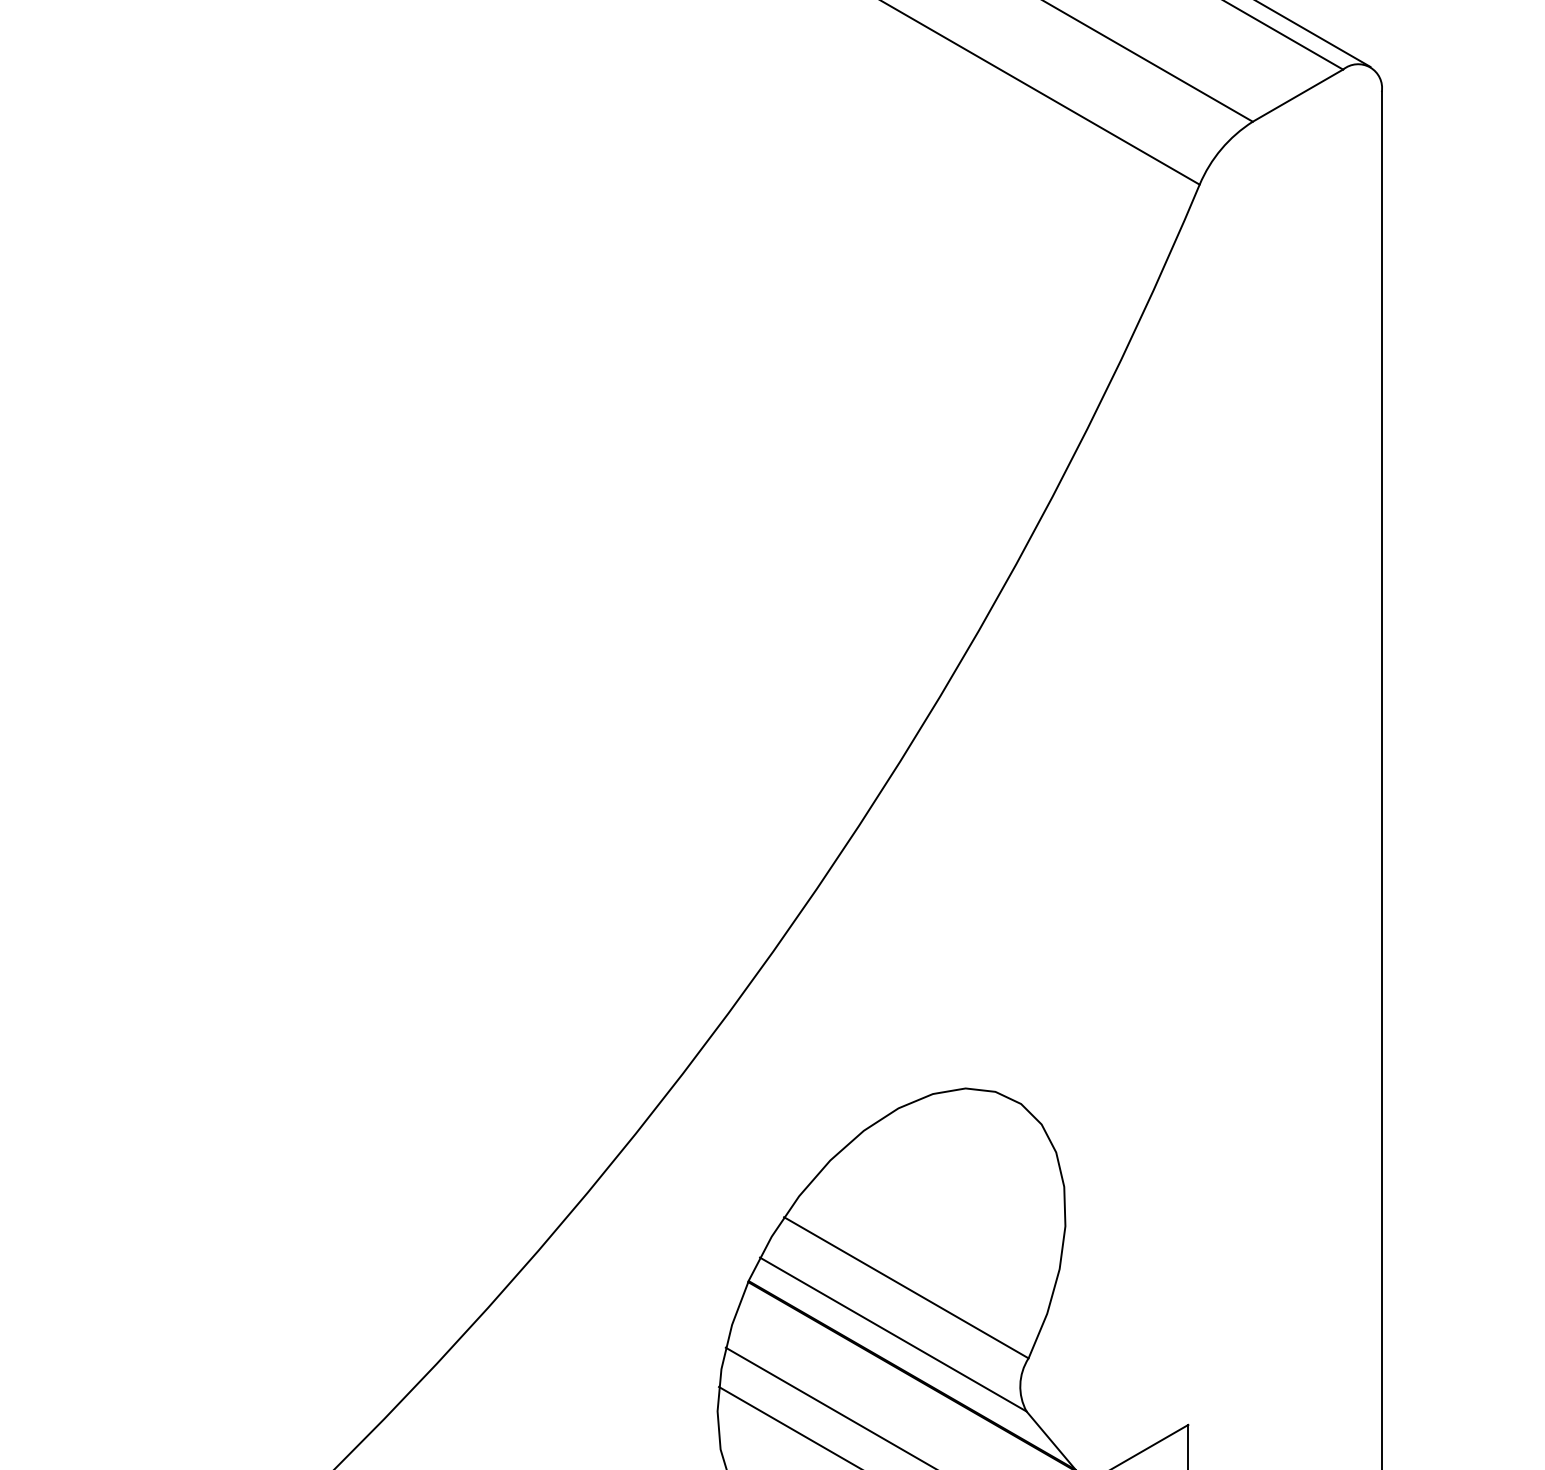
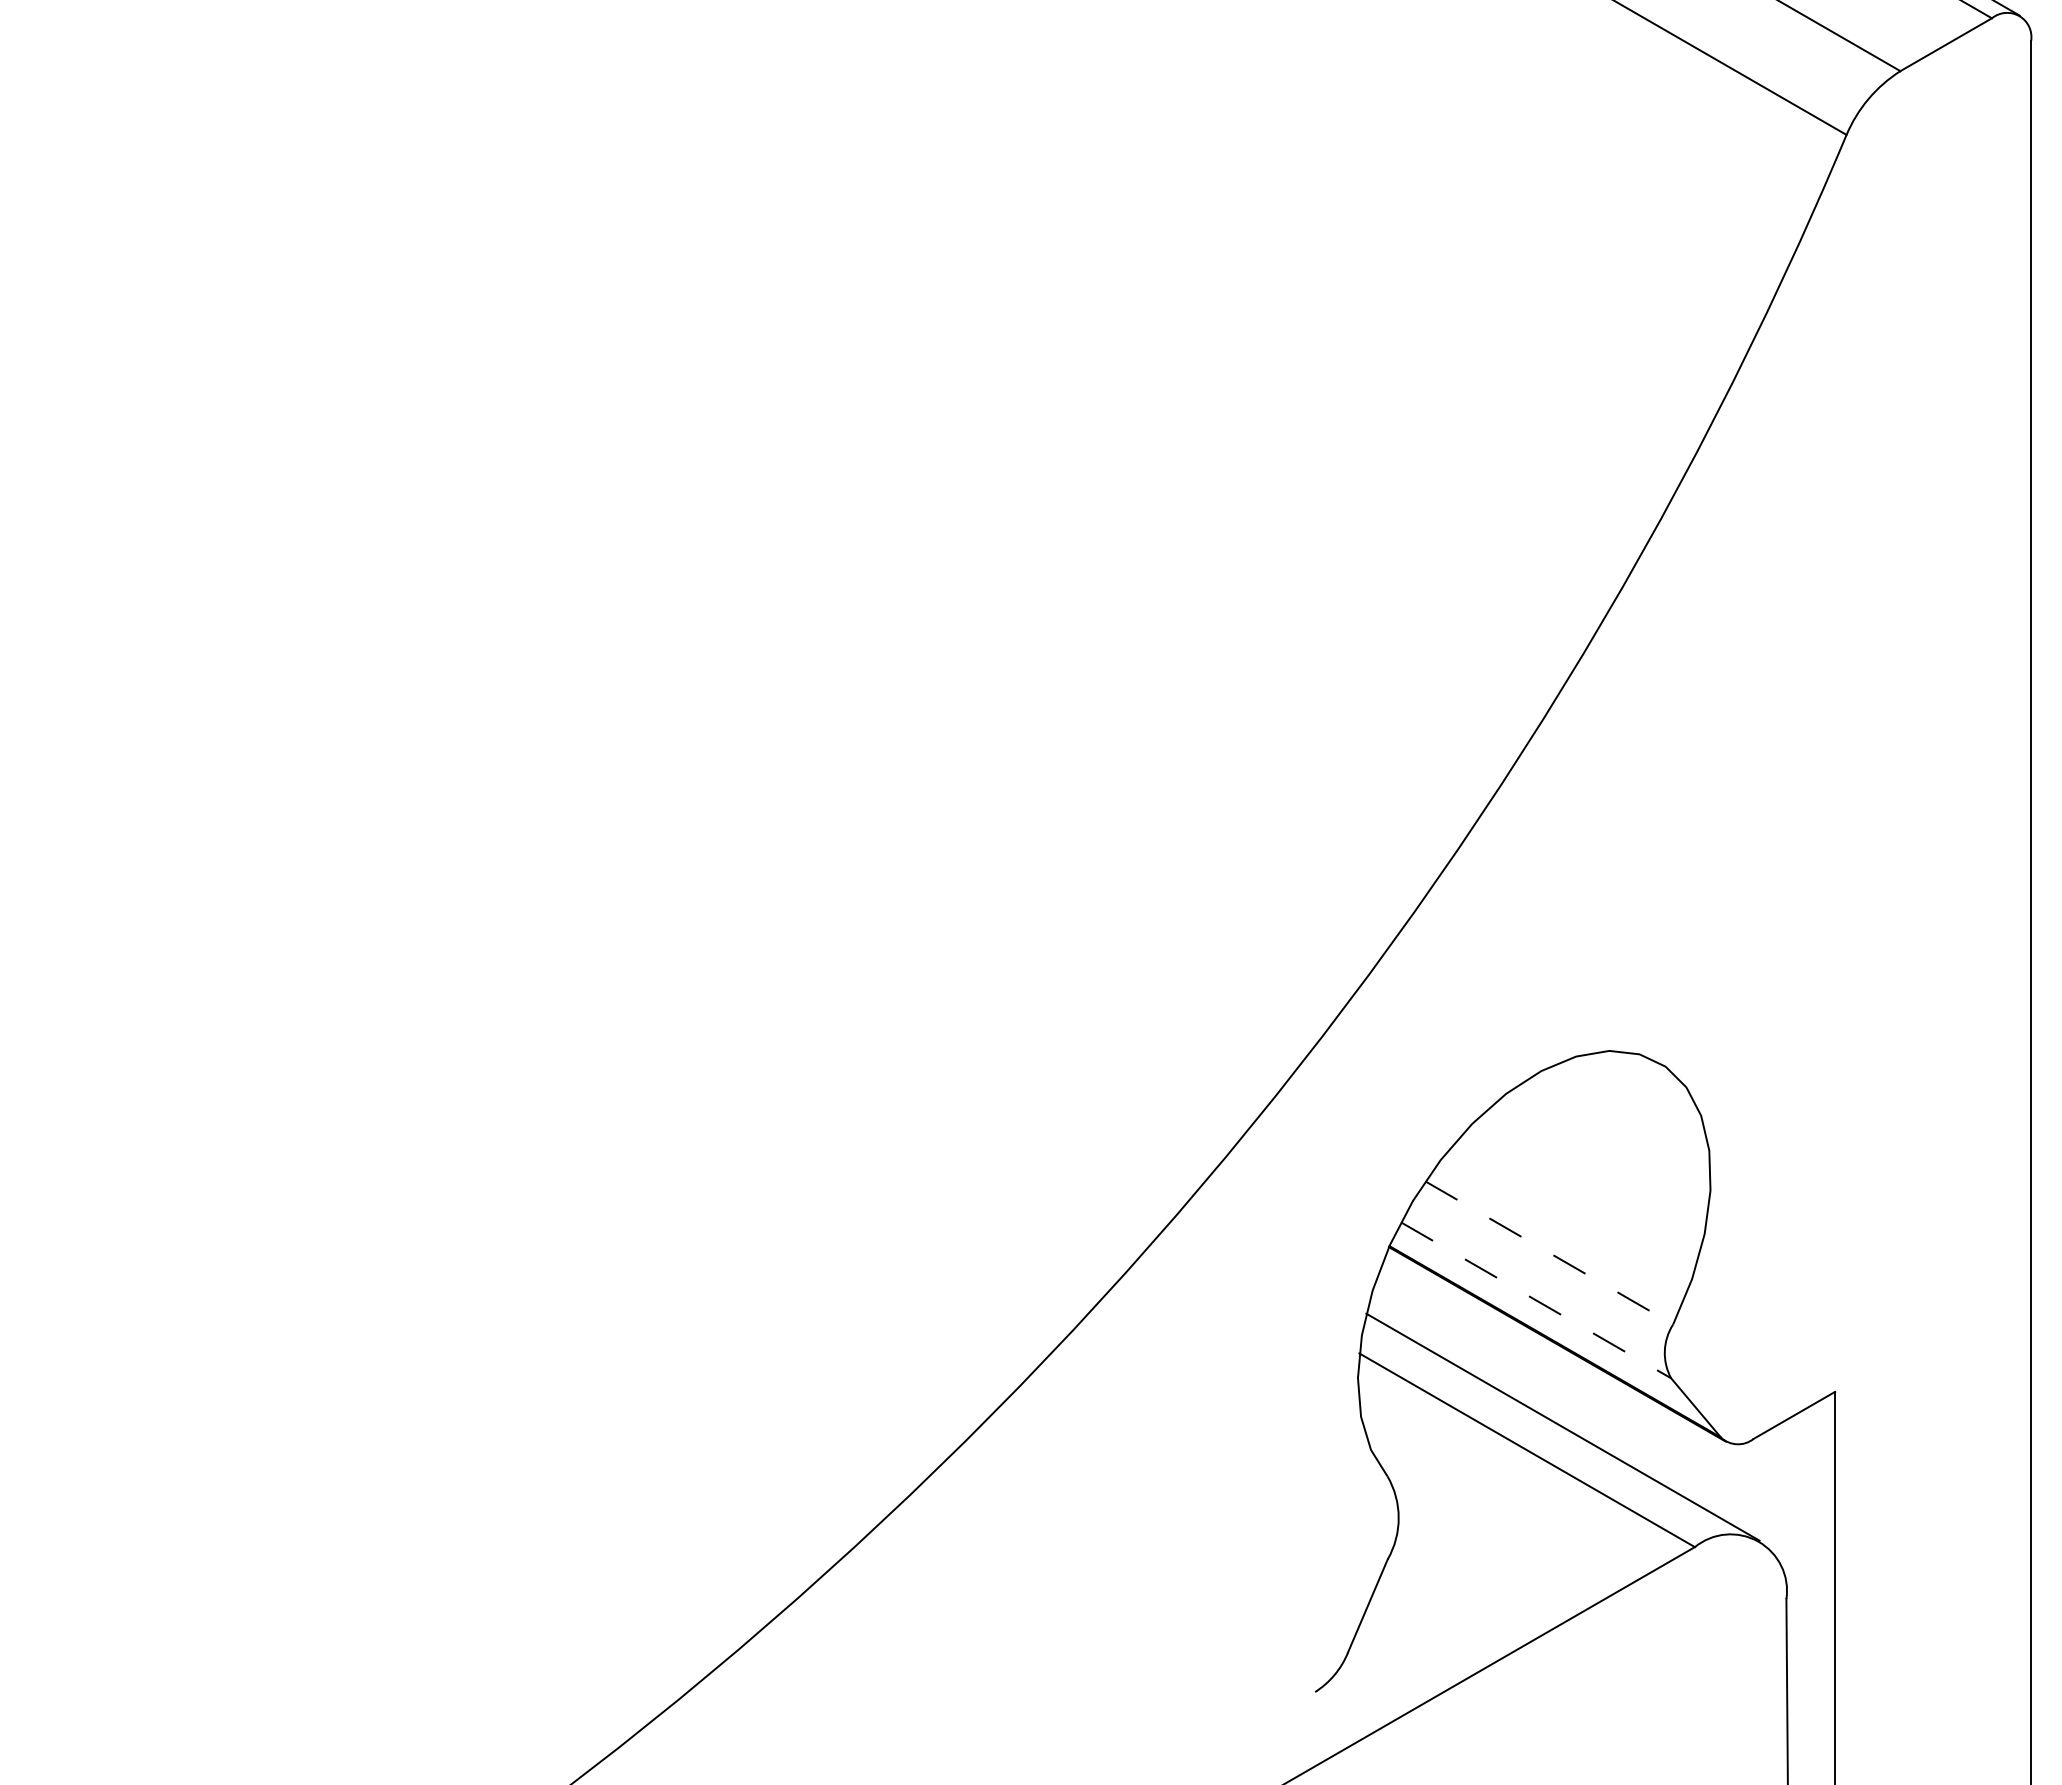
line: (906, 1288) -> (1549, 1253), solid -> dashed
line: (893, 1334) -> (1536, 1300), solid -> dashed

